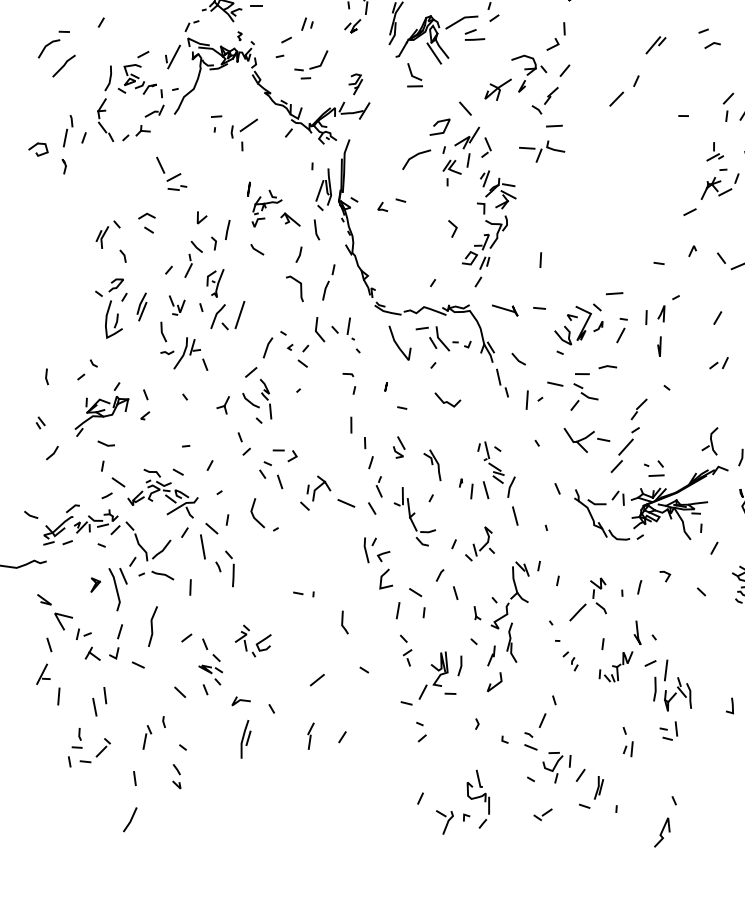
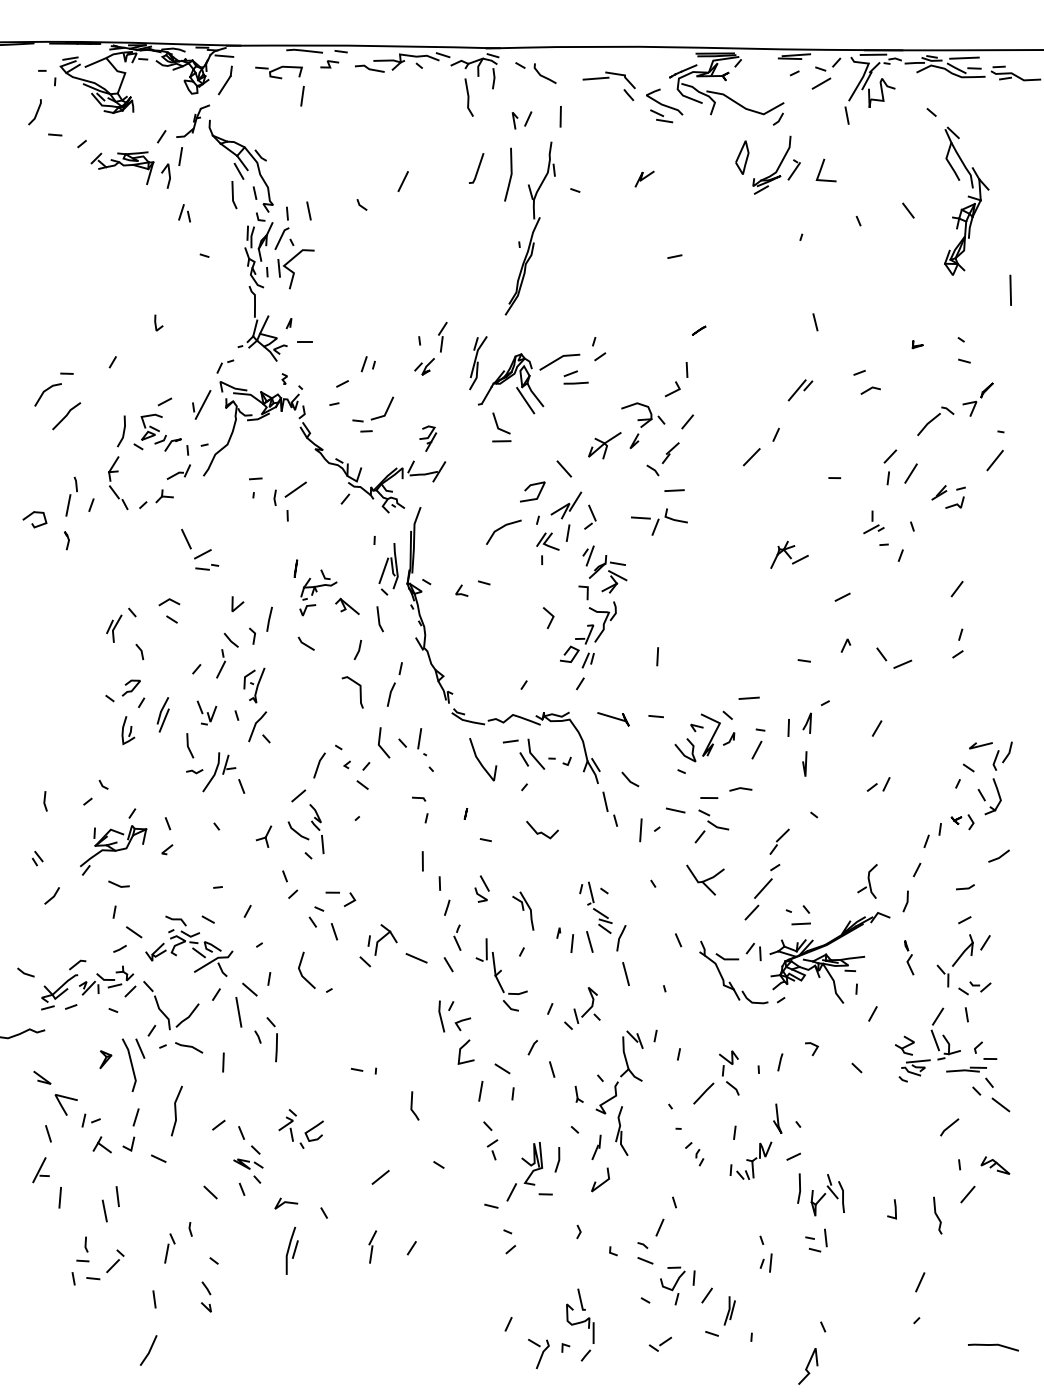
part: (716, 188) -> (789, 554), moved
line: (239, 314) -> (284, 724), removed
part: (113, 319) -> (128, 730), size x0.6
line: (603, 439) -> (735, 879), removed
line: (665, 670) -> (812, 1165), removed

